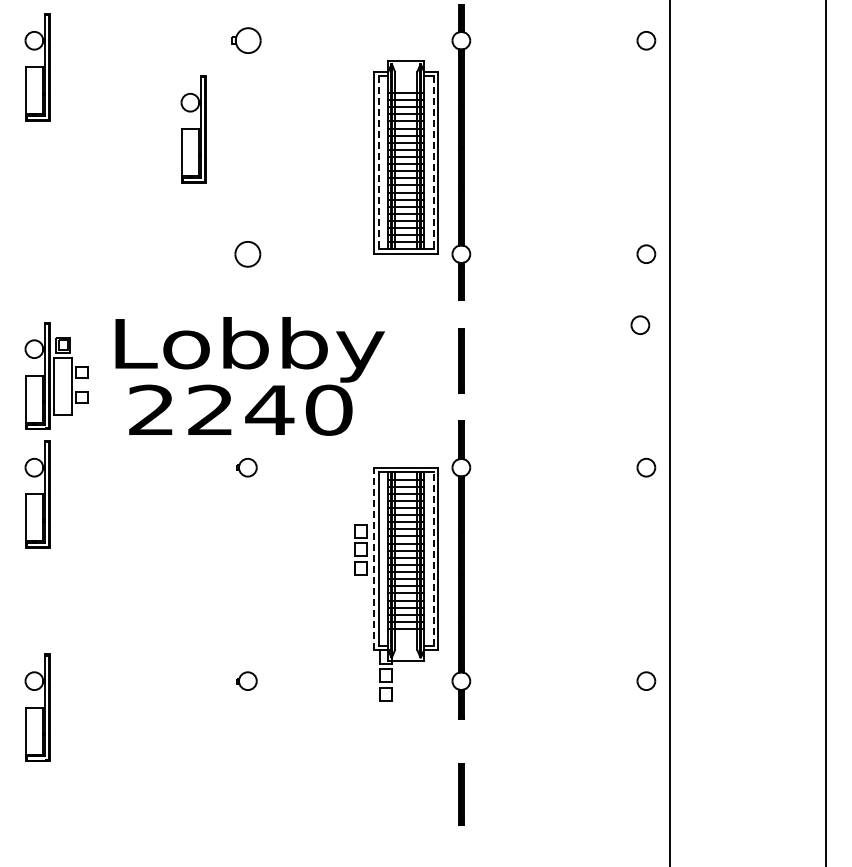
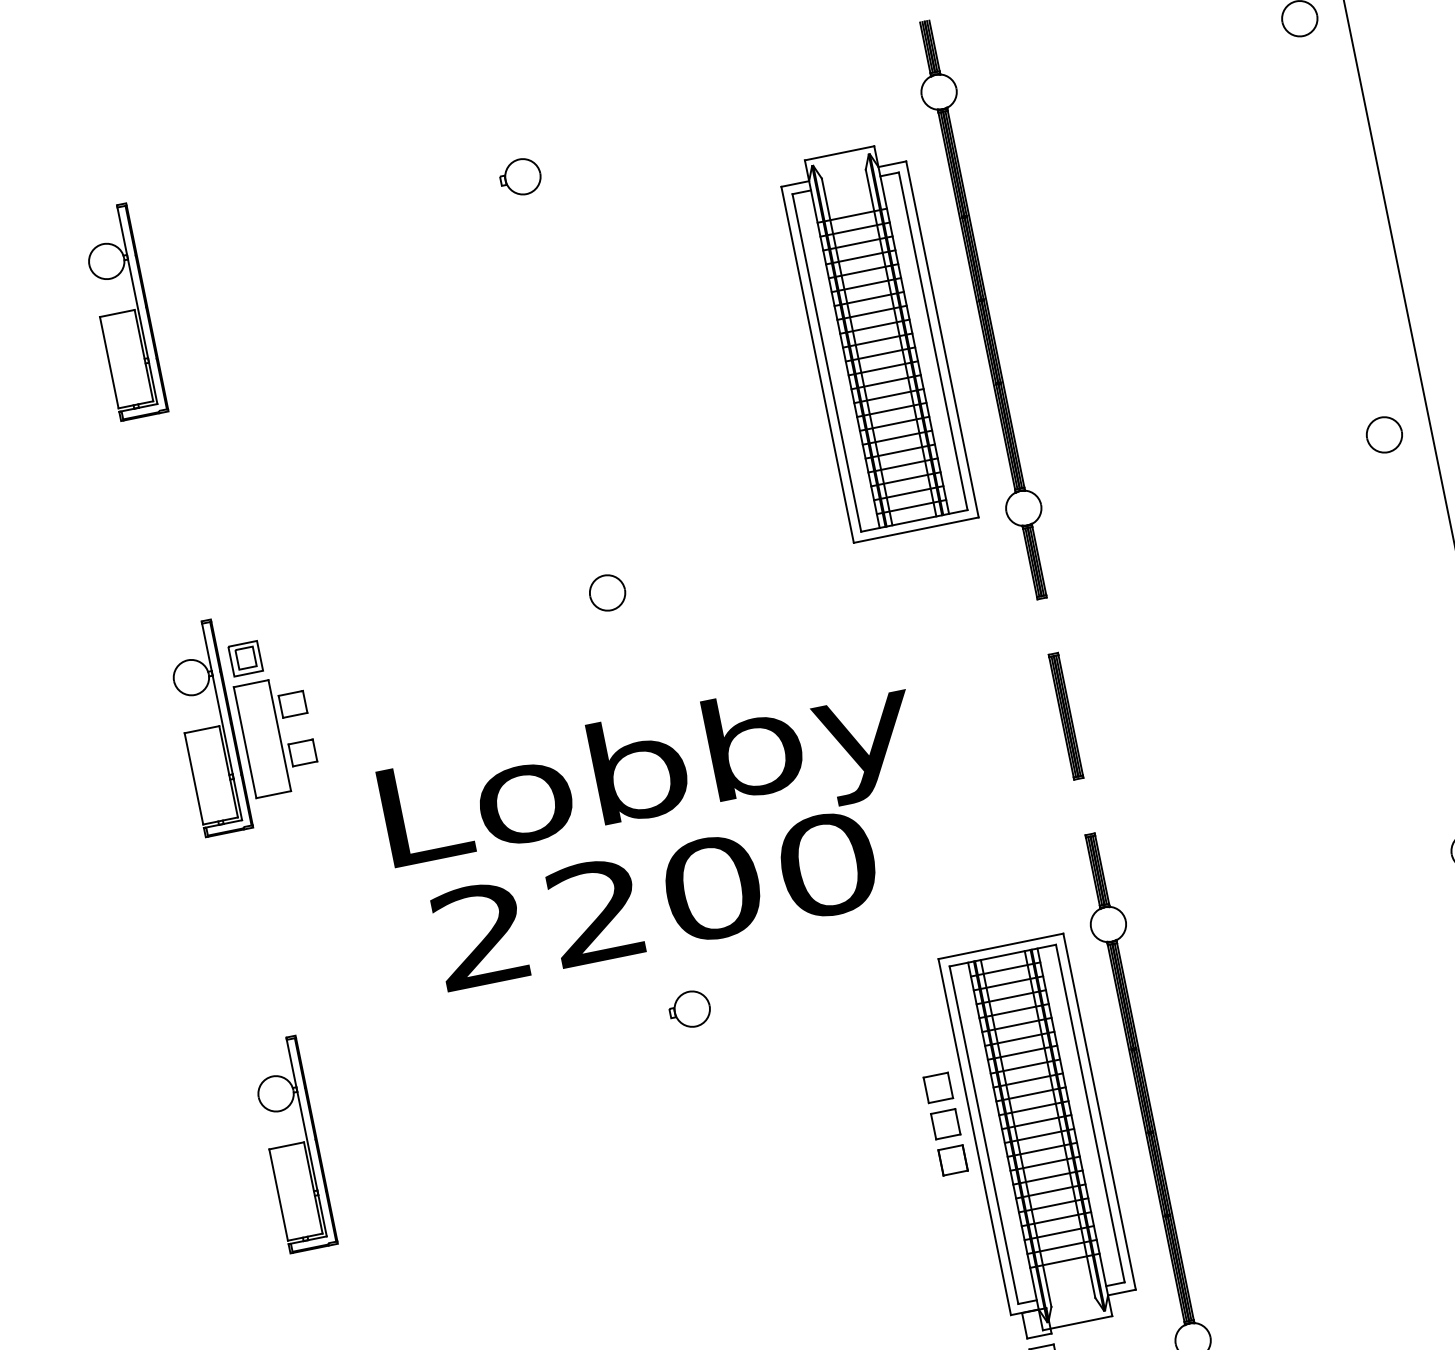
part: (246, 40) -> (520, 176), size x0.71
part: (193, 129) -> (452, 371), removed
line: (378, 162) -> (825, 362), dashed -> solid
line: (433, 162) -> (933, 340), dashed -> solid
part: (247, 253) -> (606, 591), size x0.71
part: (640, 324) -> (1400, 574), removed
part: (56, 375) -> (244, 720), moved
text: (269, 409) -> (711, 887), 2240 -> 2200
line: (374, 558) -> (975, 1135), dashed -> solid
line: (433, 559) -> (1090, 1114), dashed -> solid

